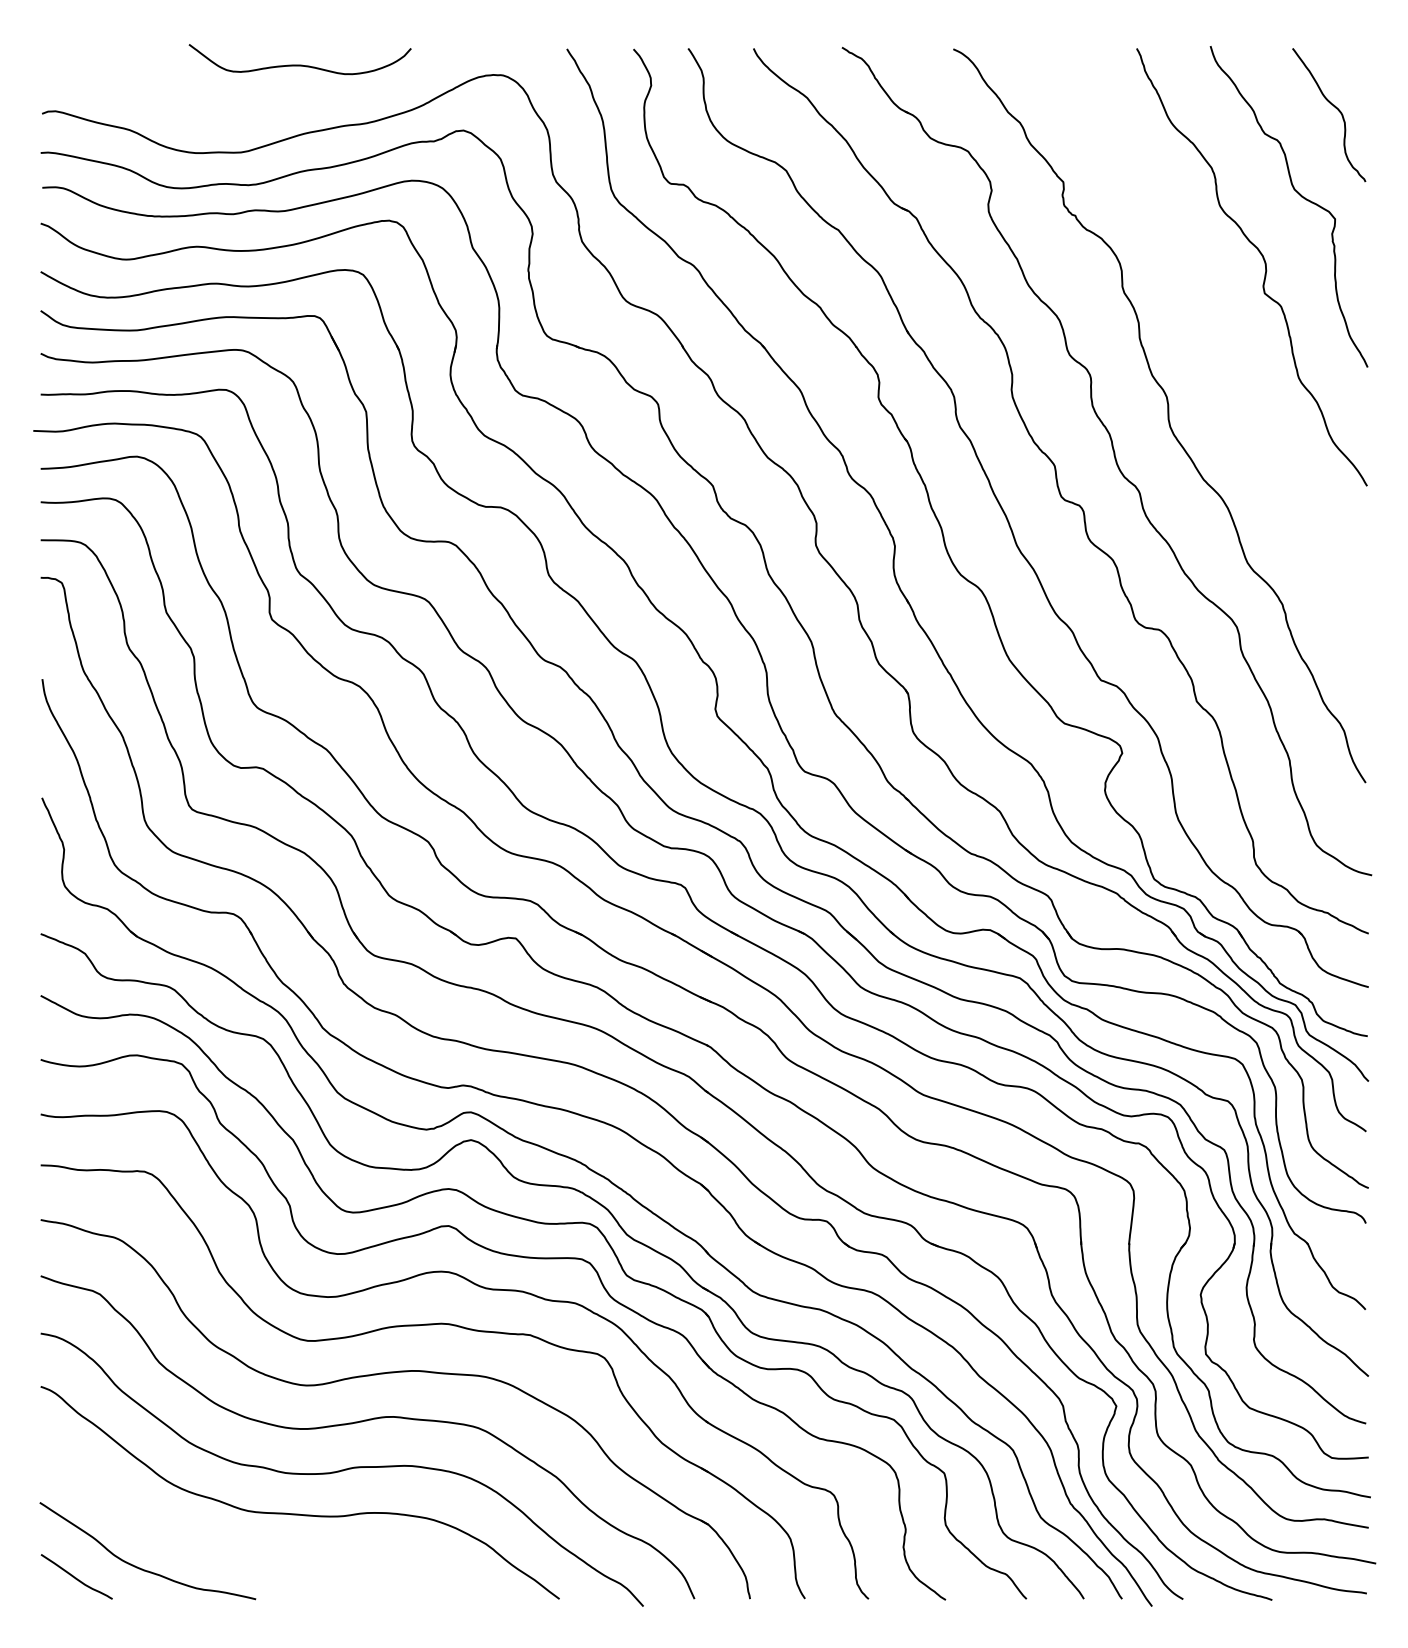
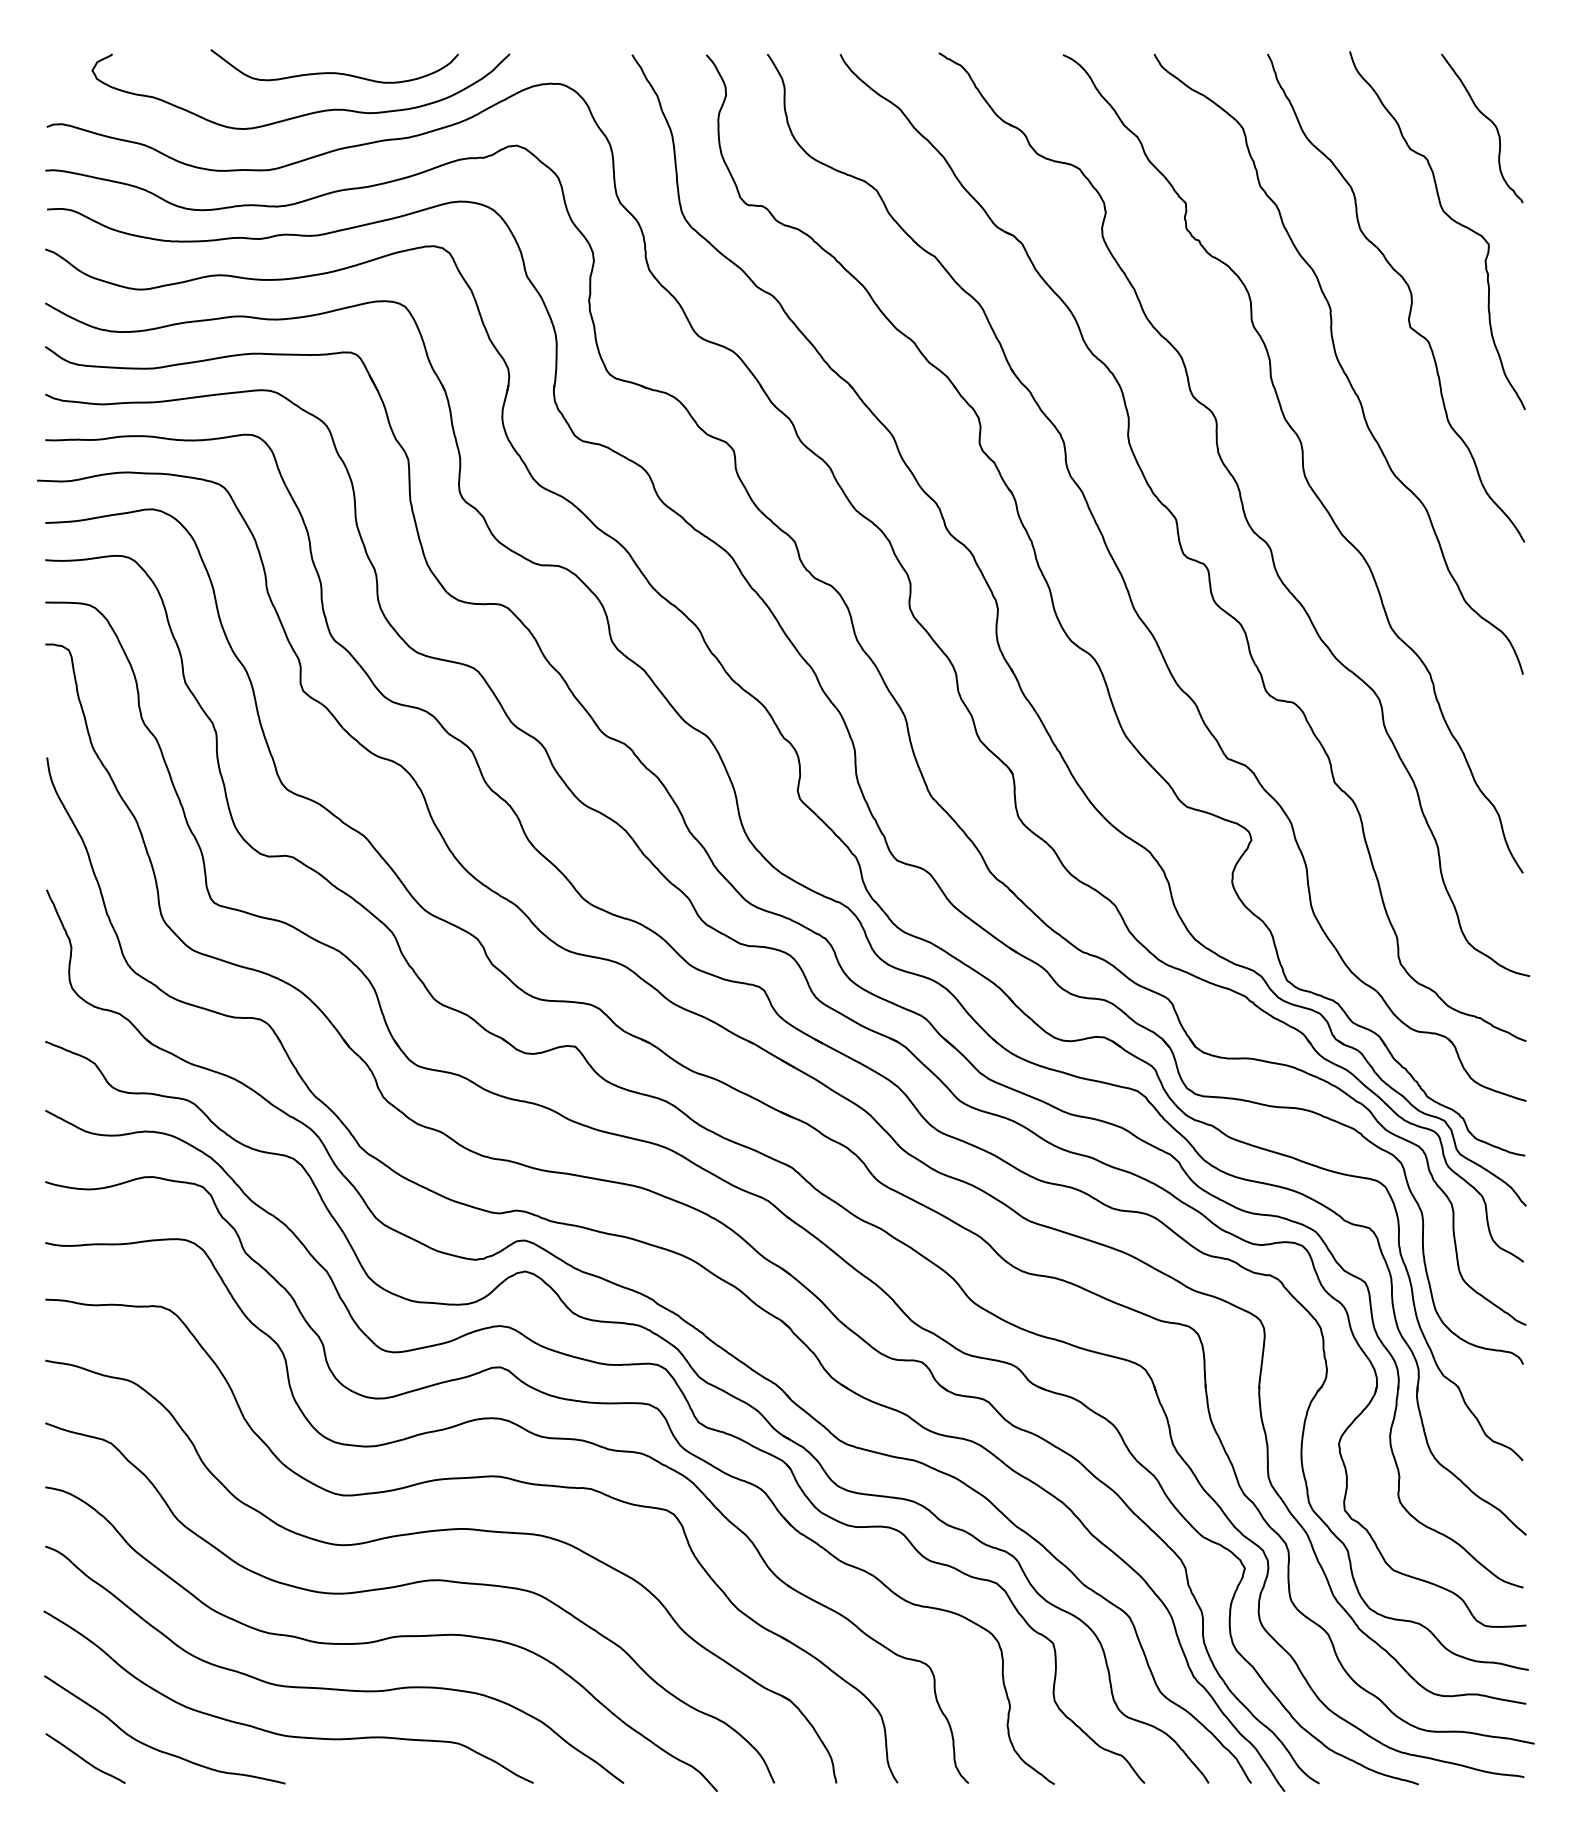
curve: (274, 101) -> (306, 113), added
curve: (1200, 325) -> (1338, 363), added
curve: (251, 1554) -> (280, 1733), added

